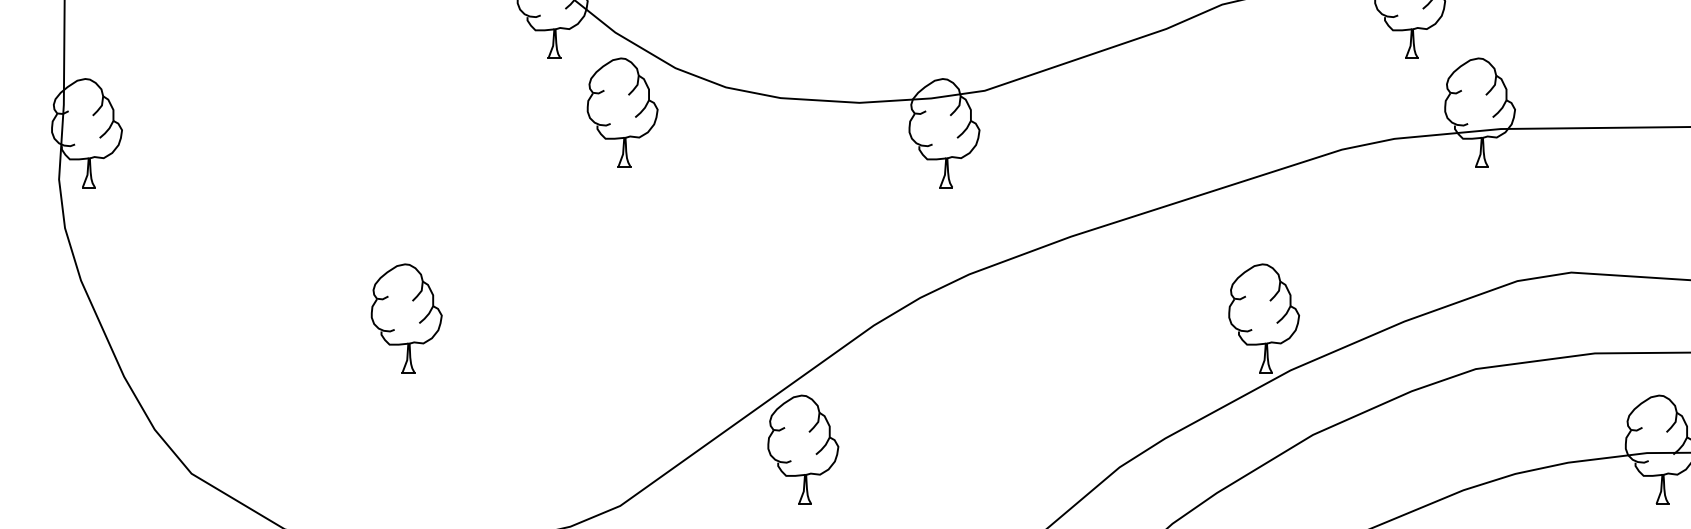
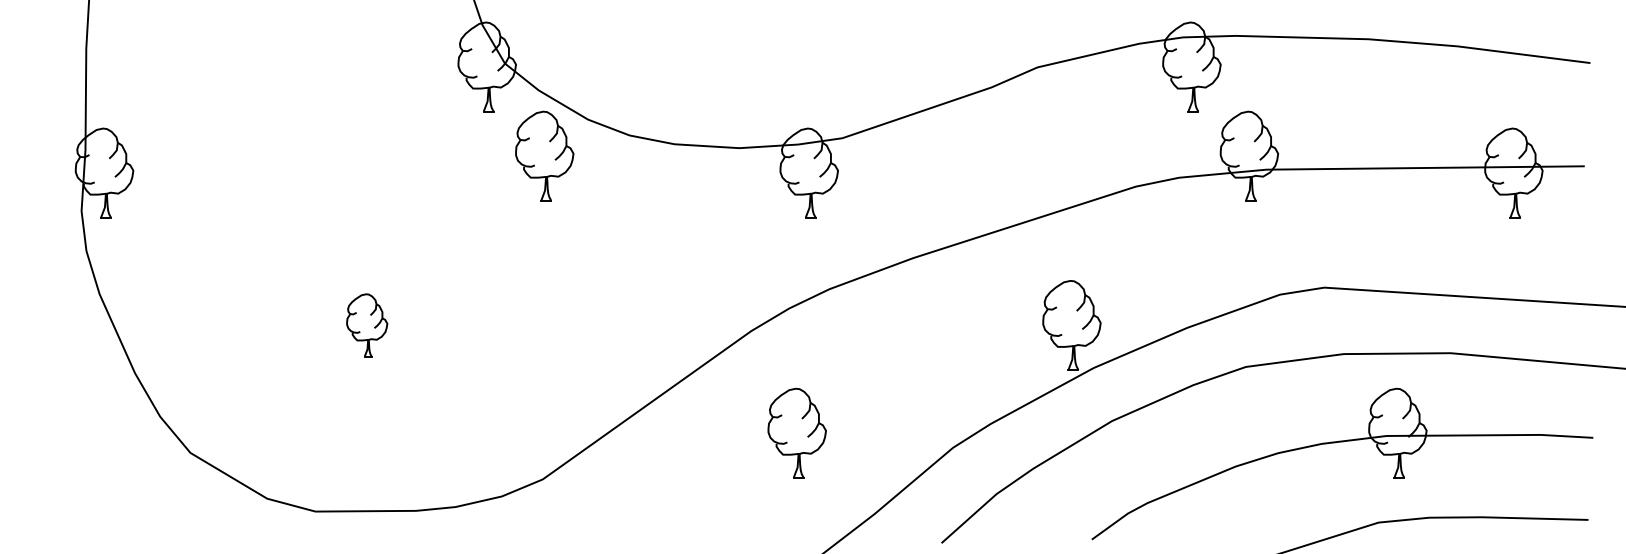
part: (405, 318) -> (366, 325), size x0.7
part: (802, 448) -> (796, 432), moved

